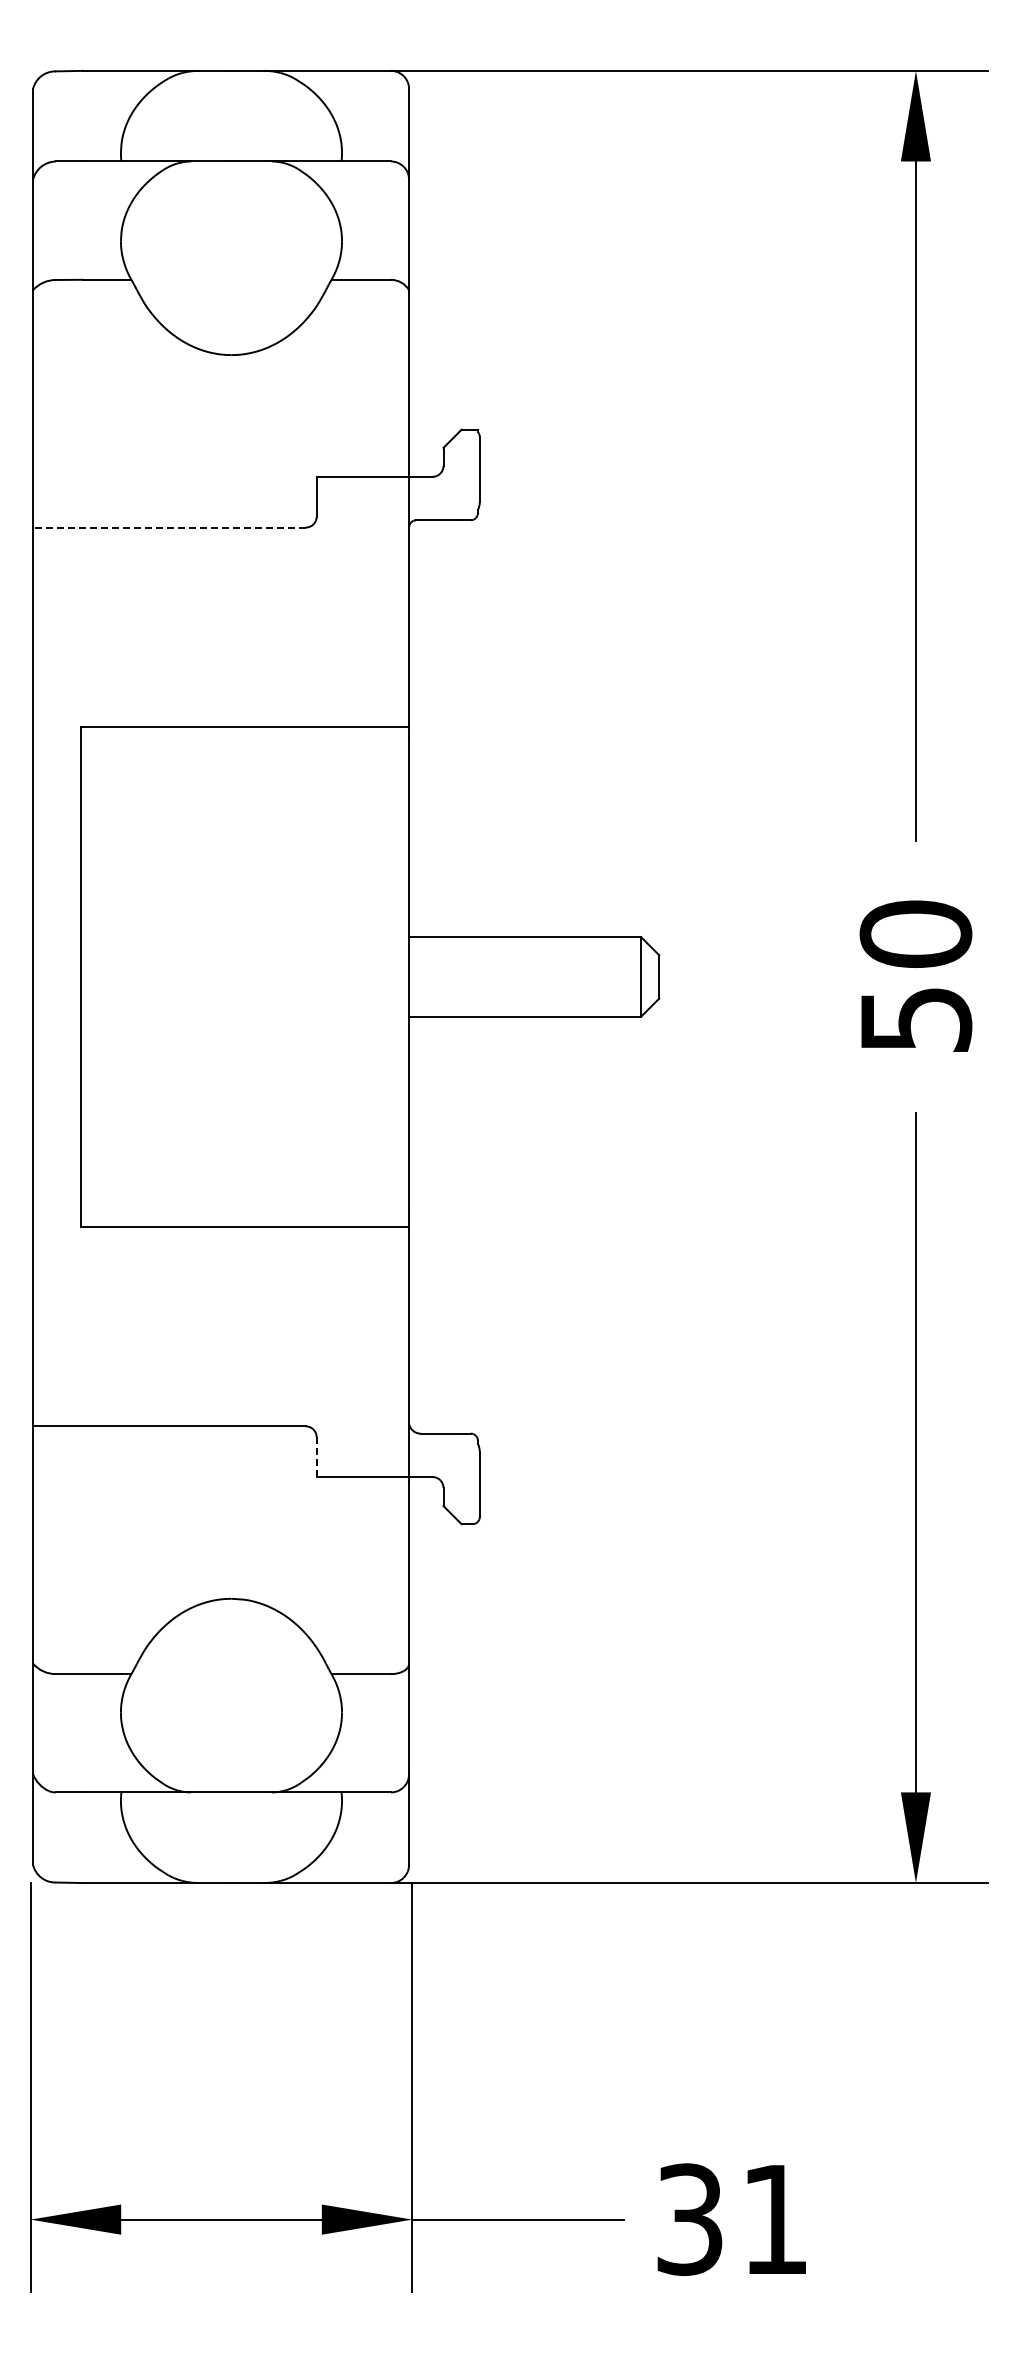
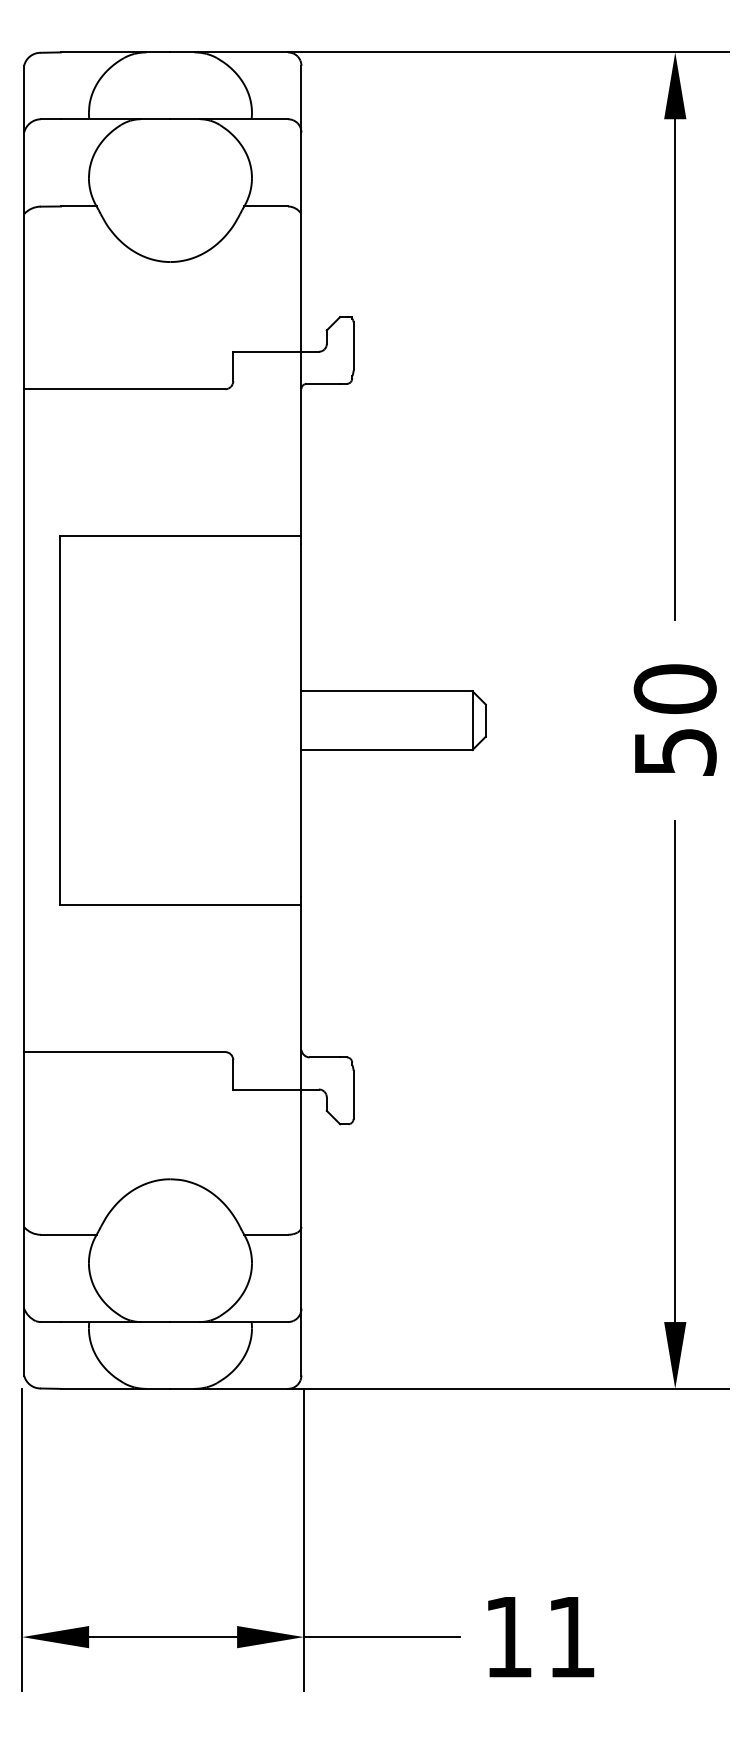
line: (168, 527) -> (124, 389), dashed -> solid
line: (316, 1457) -> (233, 1075), dashed -> solid
text: (689, 2219) -> (508, 1637), 31 -> 11

